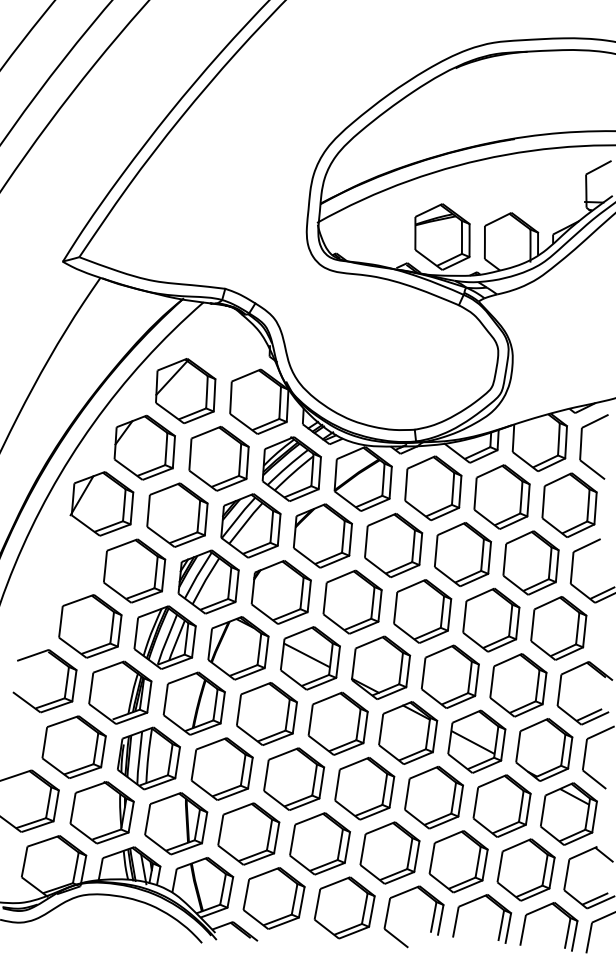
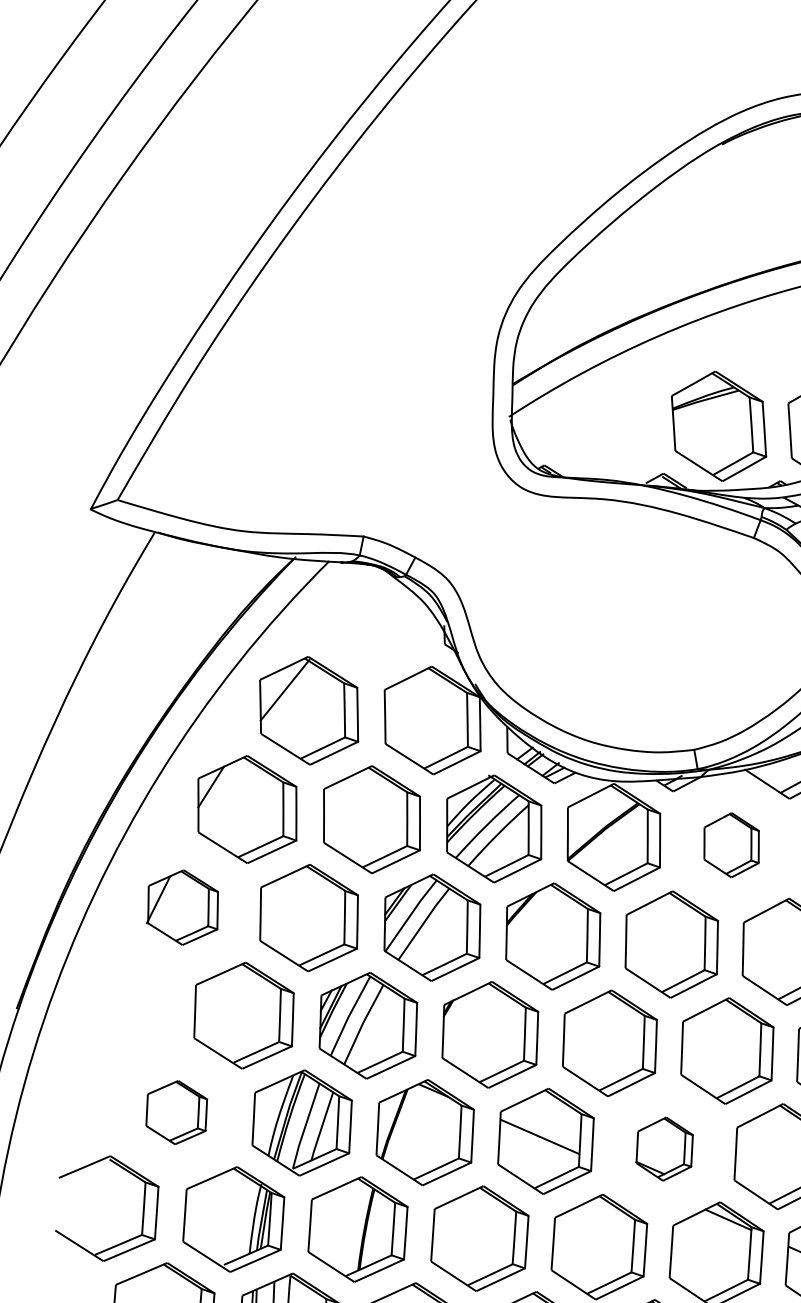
part: (433, 488) -> (731, 845), size x0.6
part: (101, 503) -> (181, 907), size x0.7
part: (90, 626) -> (176, 1112), size x0.6
part: (381, 667) -> (665, 1148), size x0.6

